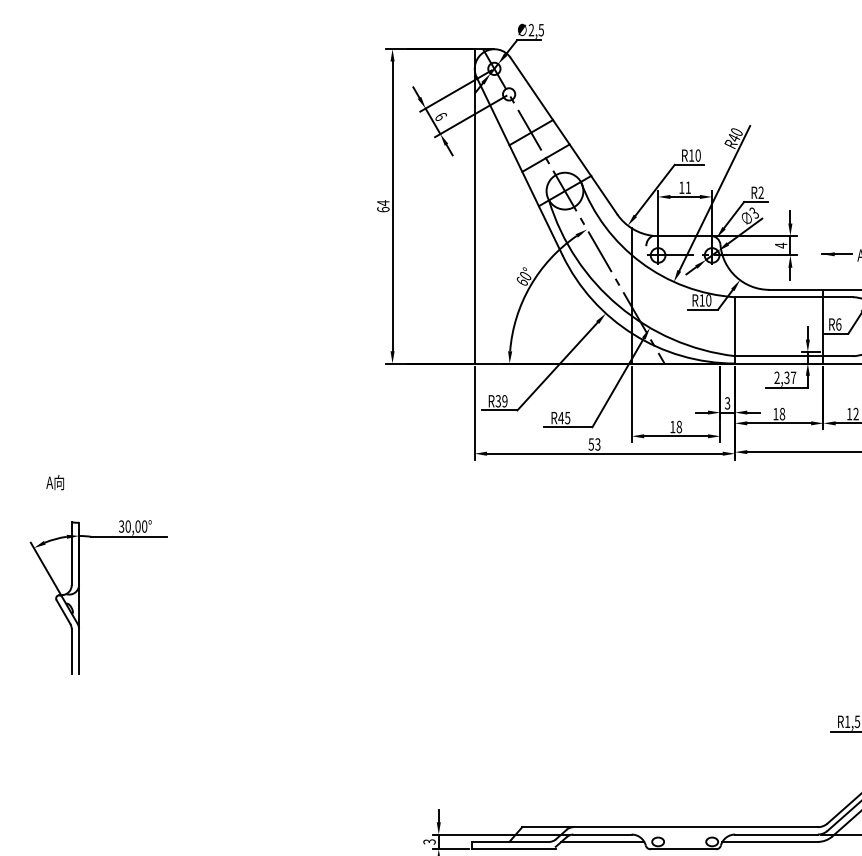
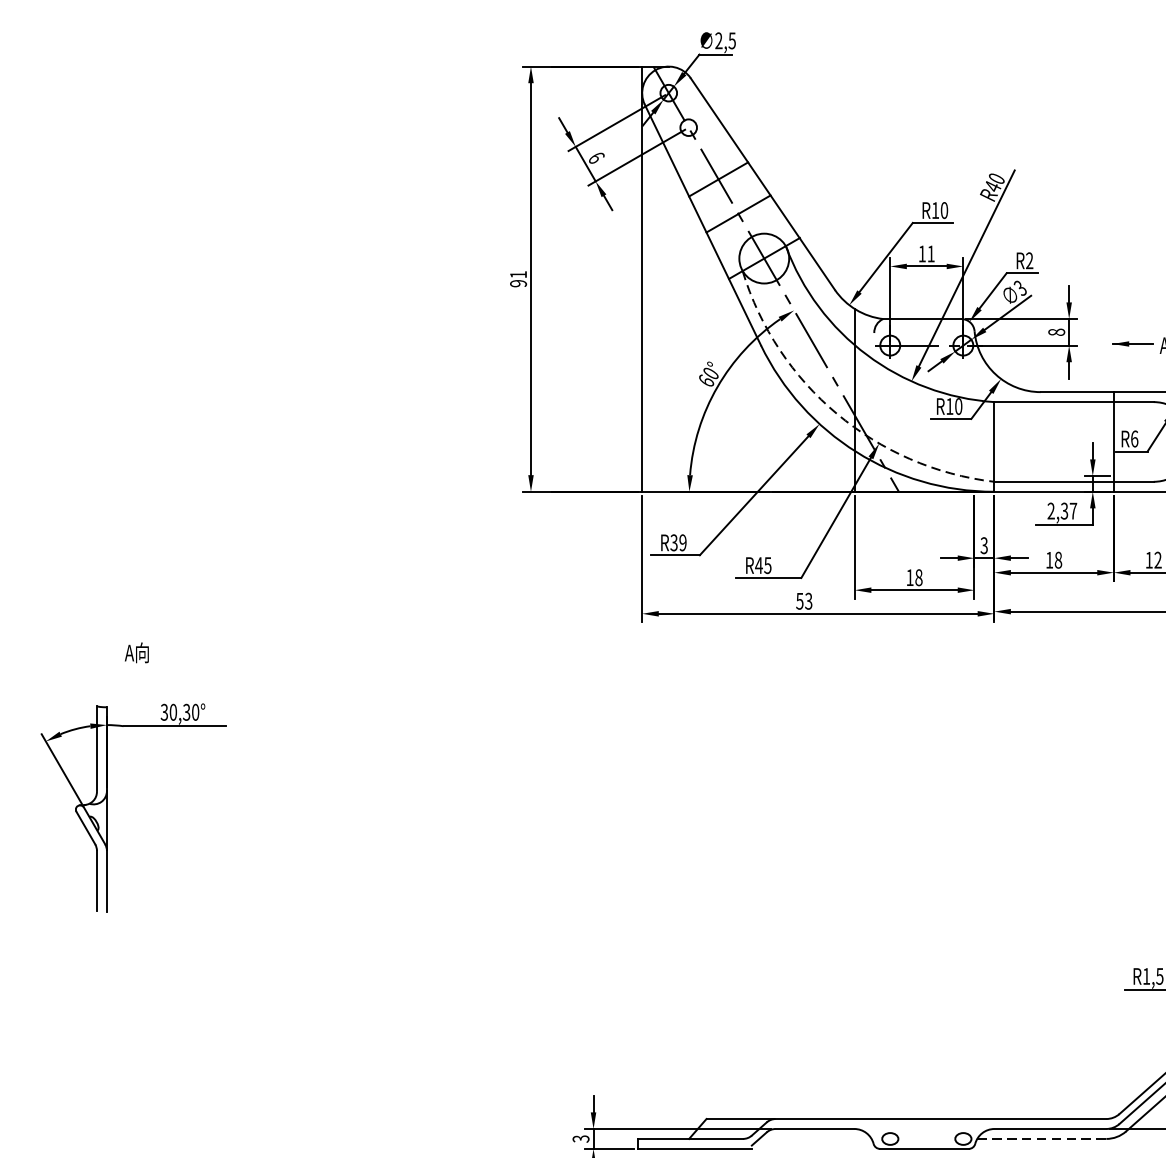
text: (383, 206) -> (518, 279), 64 -> 91
text: (780, 245) -> (1055, 332), 4 -> 8
arc: (618, 305) -> (836, 413), solid -> dashed
text: (54, 482) -> (135, 652), moved
text: (137, 526) -> (185, 712), 30,00° -> 30,30°
line: (602, 841) -> (815, 1138), removed
line: (770, 841) -> (1042, 1138), solid -> dashed

